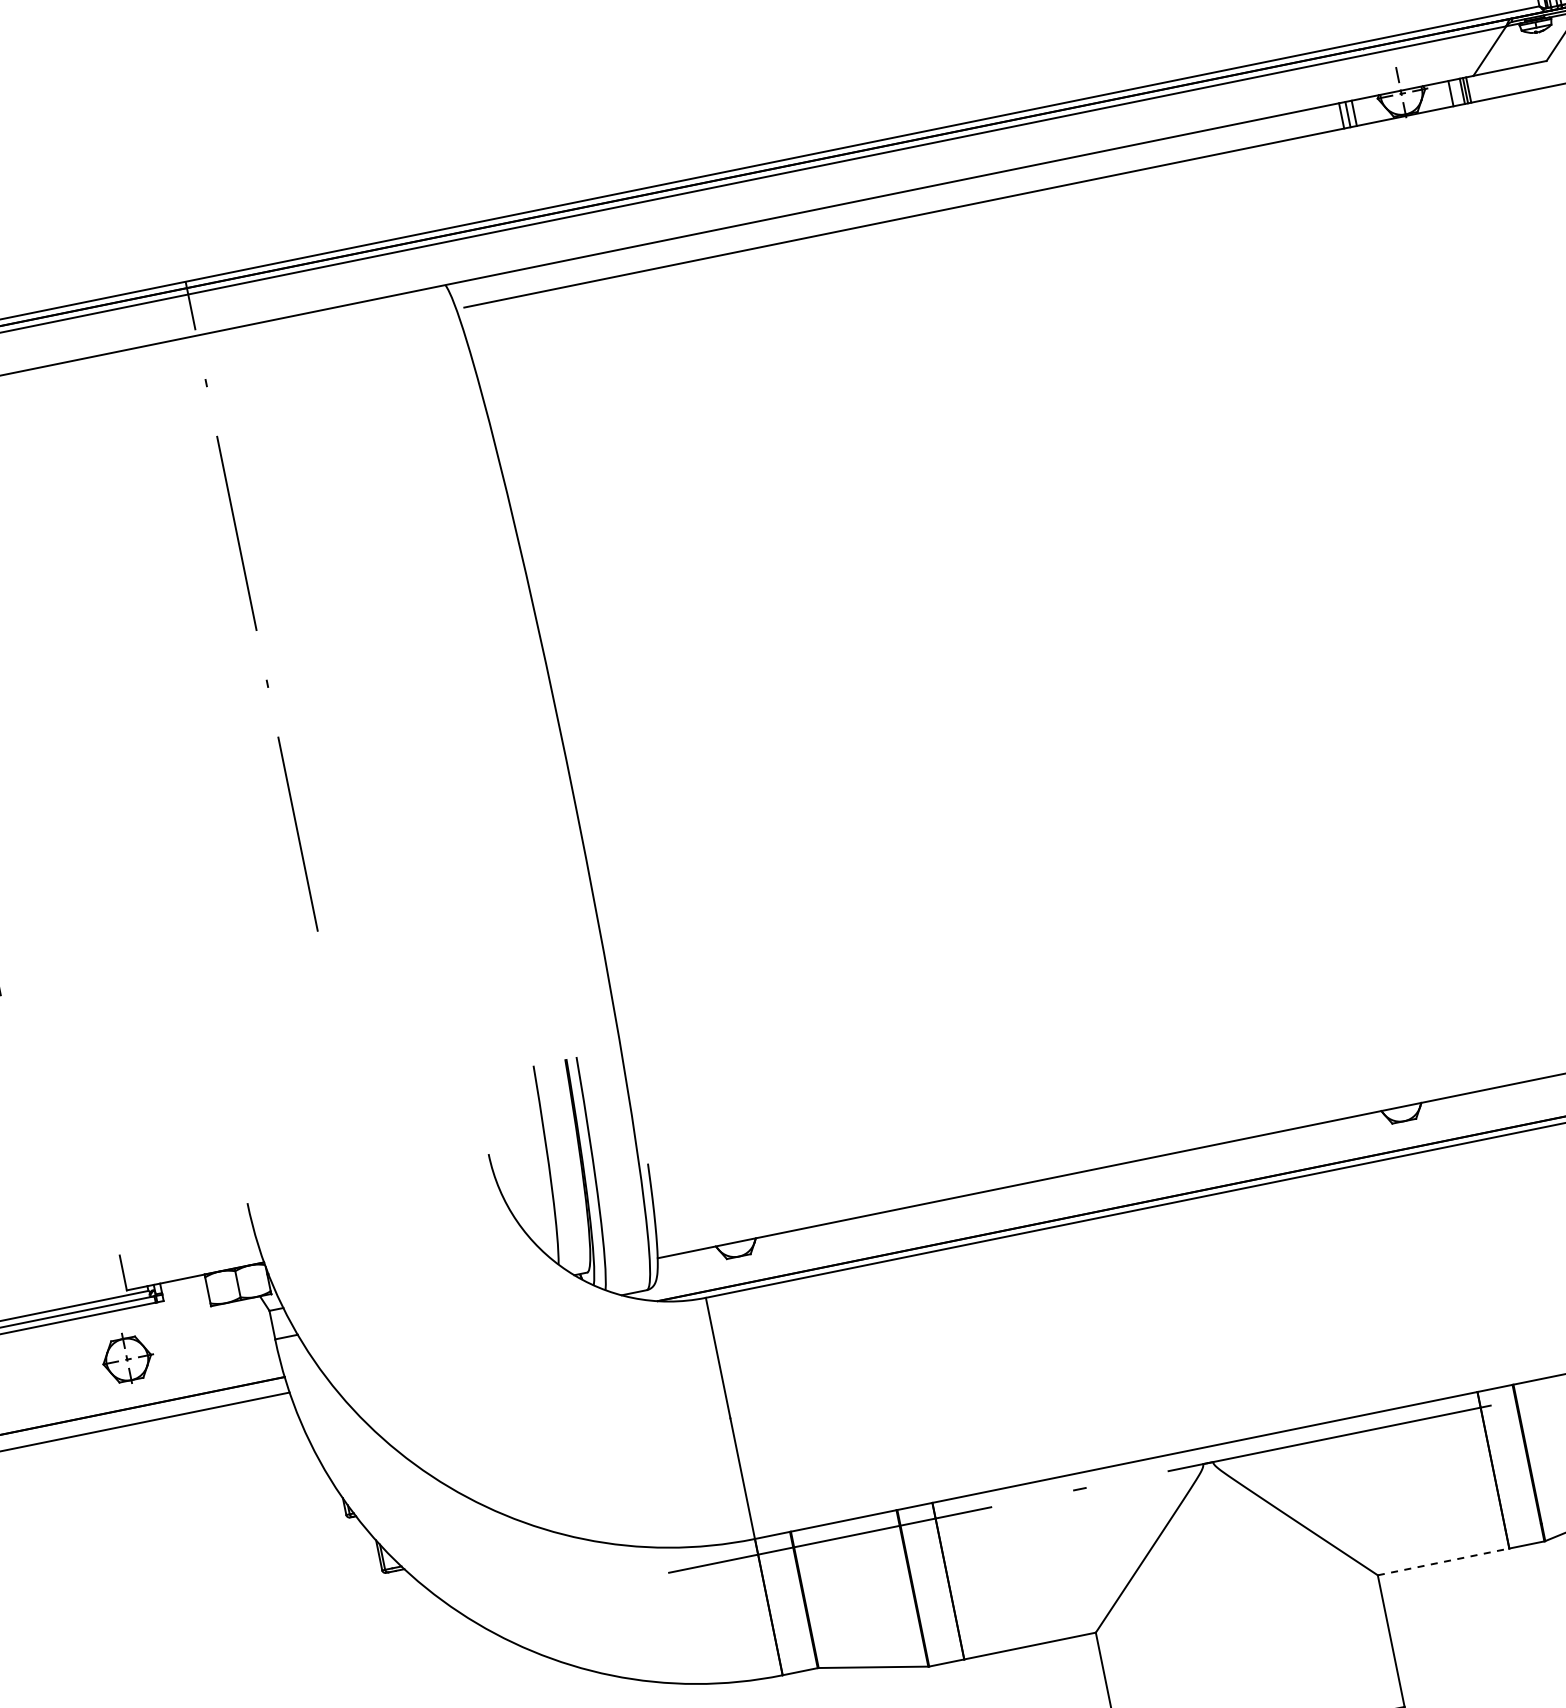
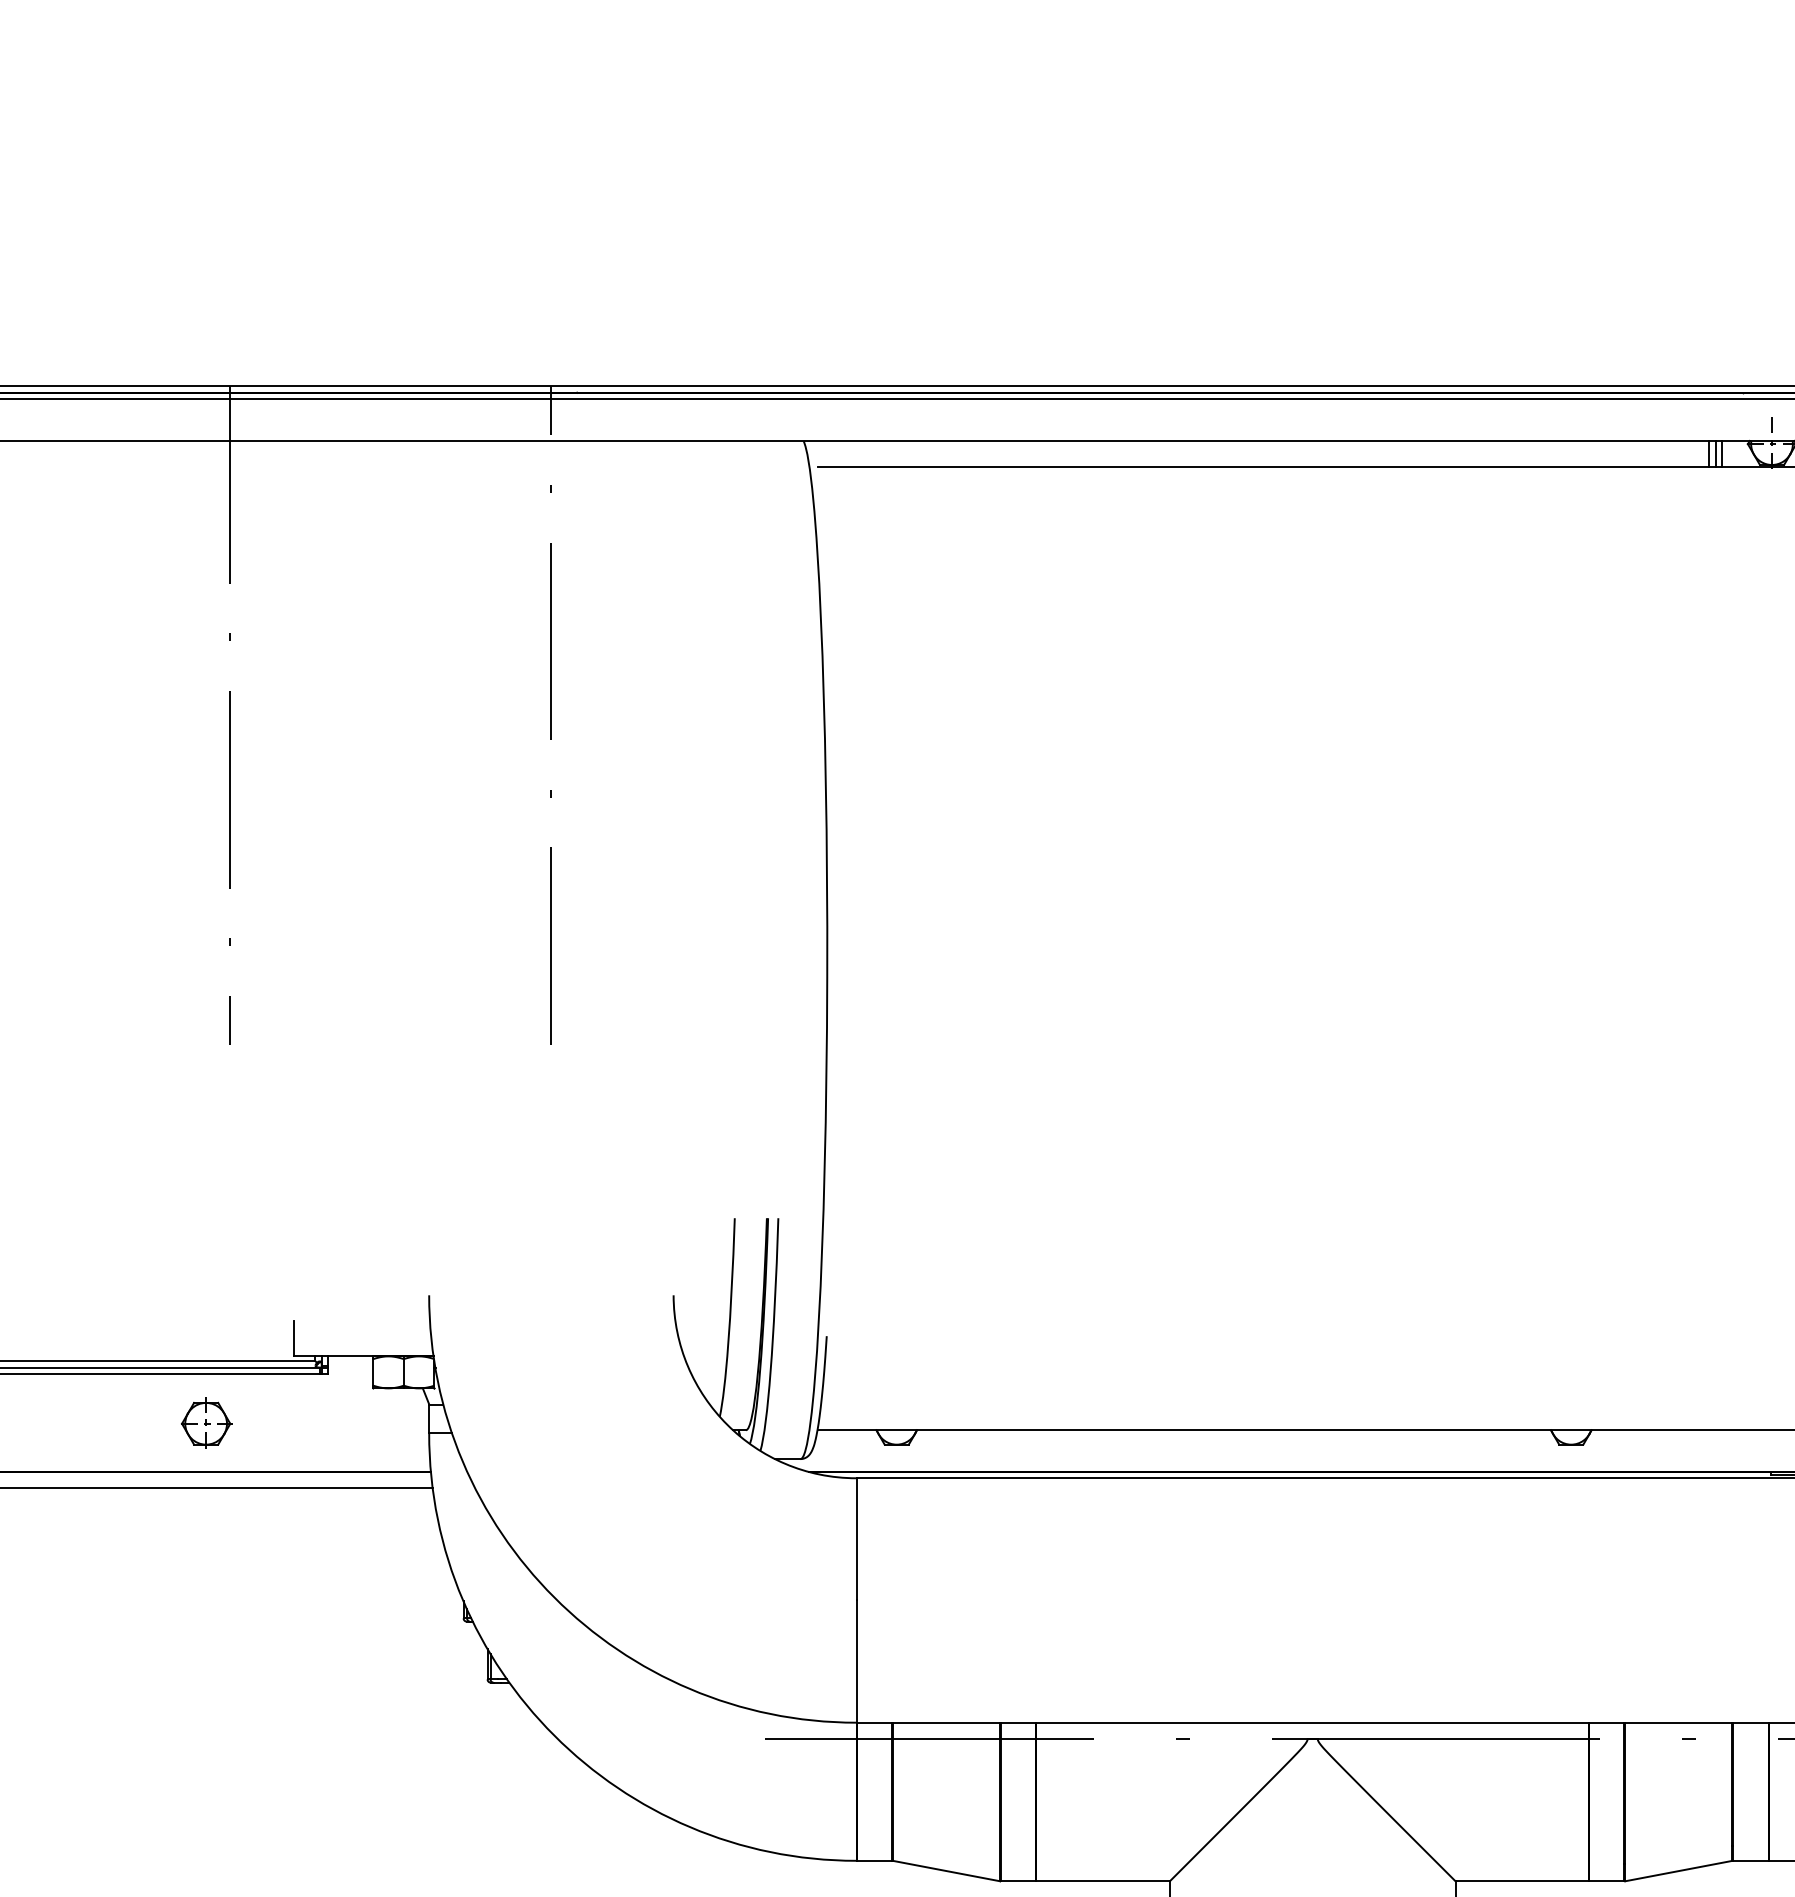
part: (127, 1358) -> (206, 1422), moved
line: (1443, 1562) -> (1522, 1881), dashed -> solid

